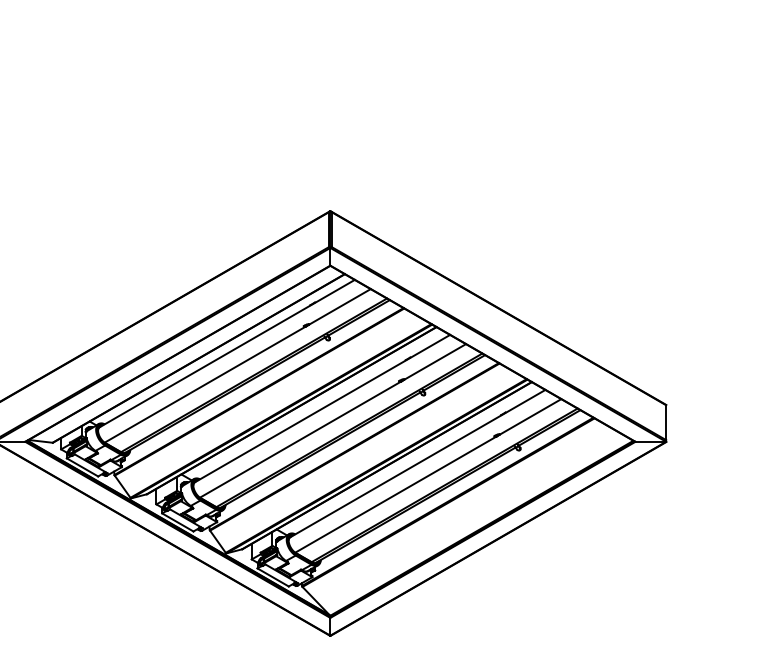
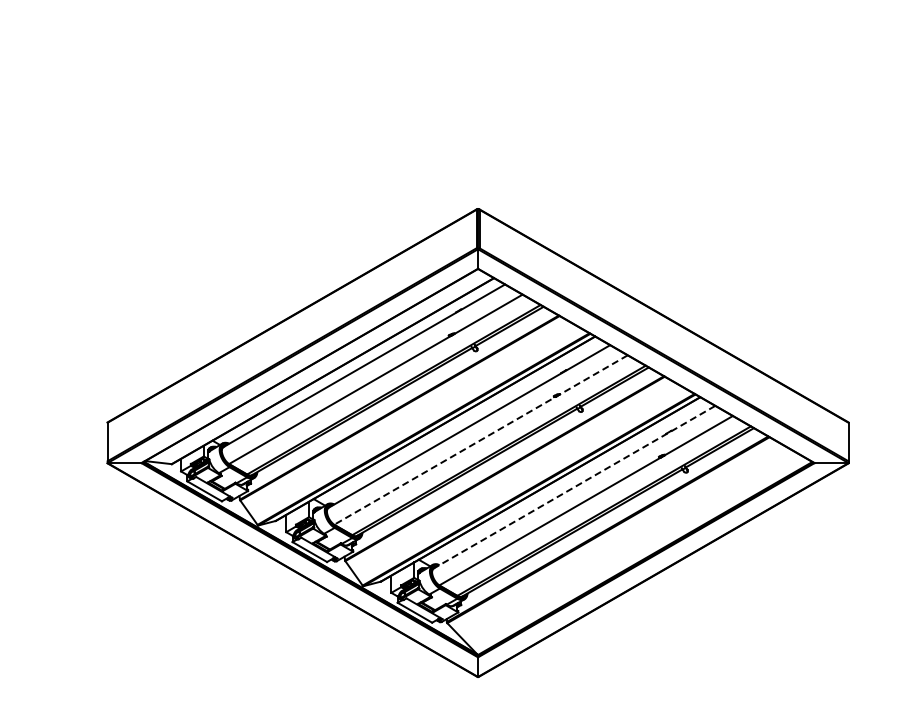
line: (332, 421) -> (480, 440), solid -> dashed
line: (417, 463) -> (574, 487), solid -> dashed

